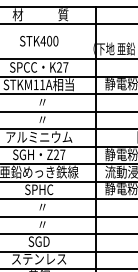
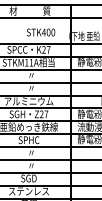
text: (38, 41) -> (40, 32), moved

